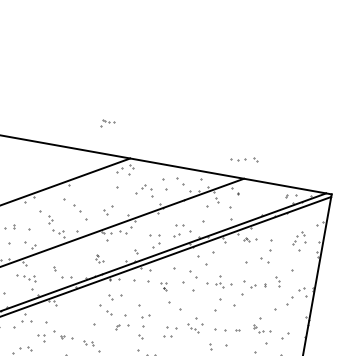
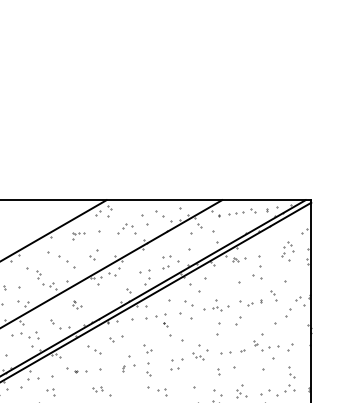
part: (107, 124) -> (78, 236), moved
part: (244, 158) -> (242, 211), moved
part: (99, 259) -> (77, 304), moved
part: (26, 277) -> (25, 335), size x1.43
part: (163, 286) -> (161, 320), size x1.67
part: (238, 300) -> (238, 320), size x0.62
part: (106, 309) -> (94, 349), moved
part: (144, 311) -> (147, 348), size x0.62
part: (262, 329) -> (266, 345), size x1.43
part: (62, 335) -> (76, 370), moved

